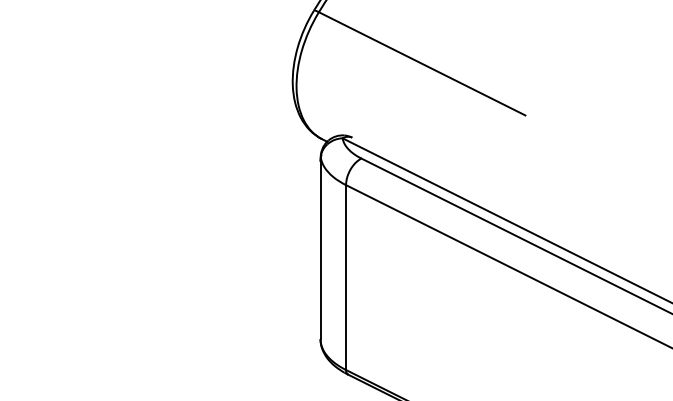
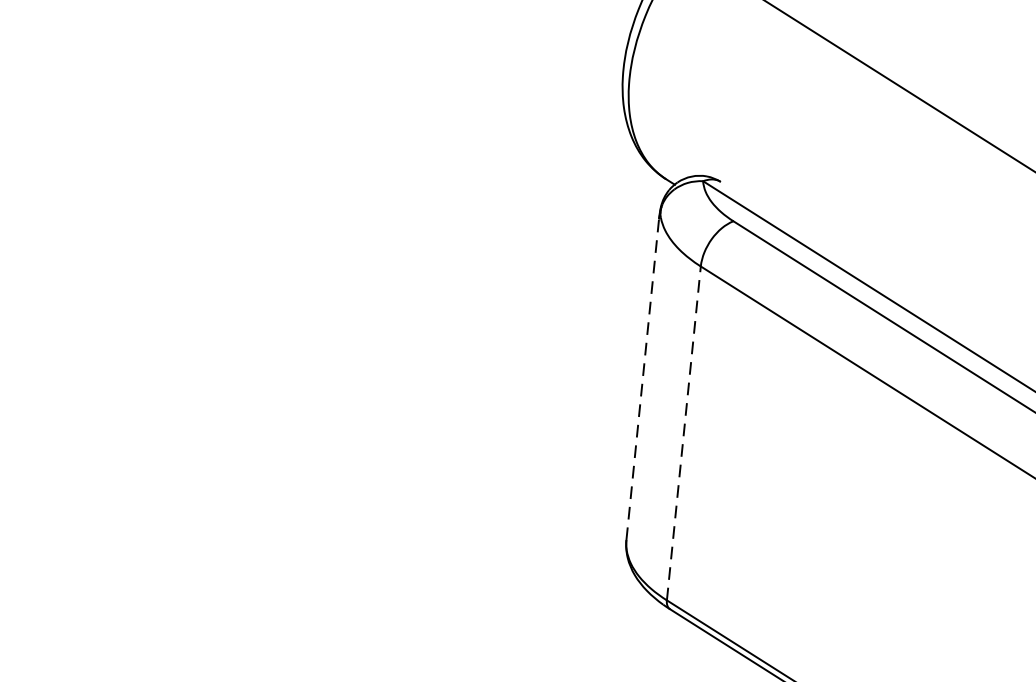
line: (320, 249) -> (642, 378), solid -> dashed
line: (346, 277) -> (684, 433), solid -> dashed

